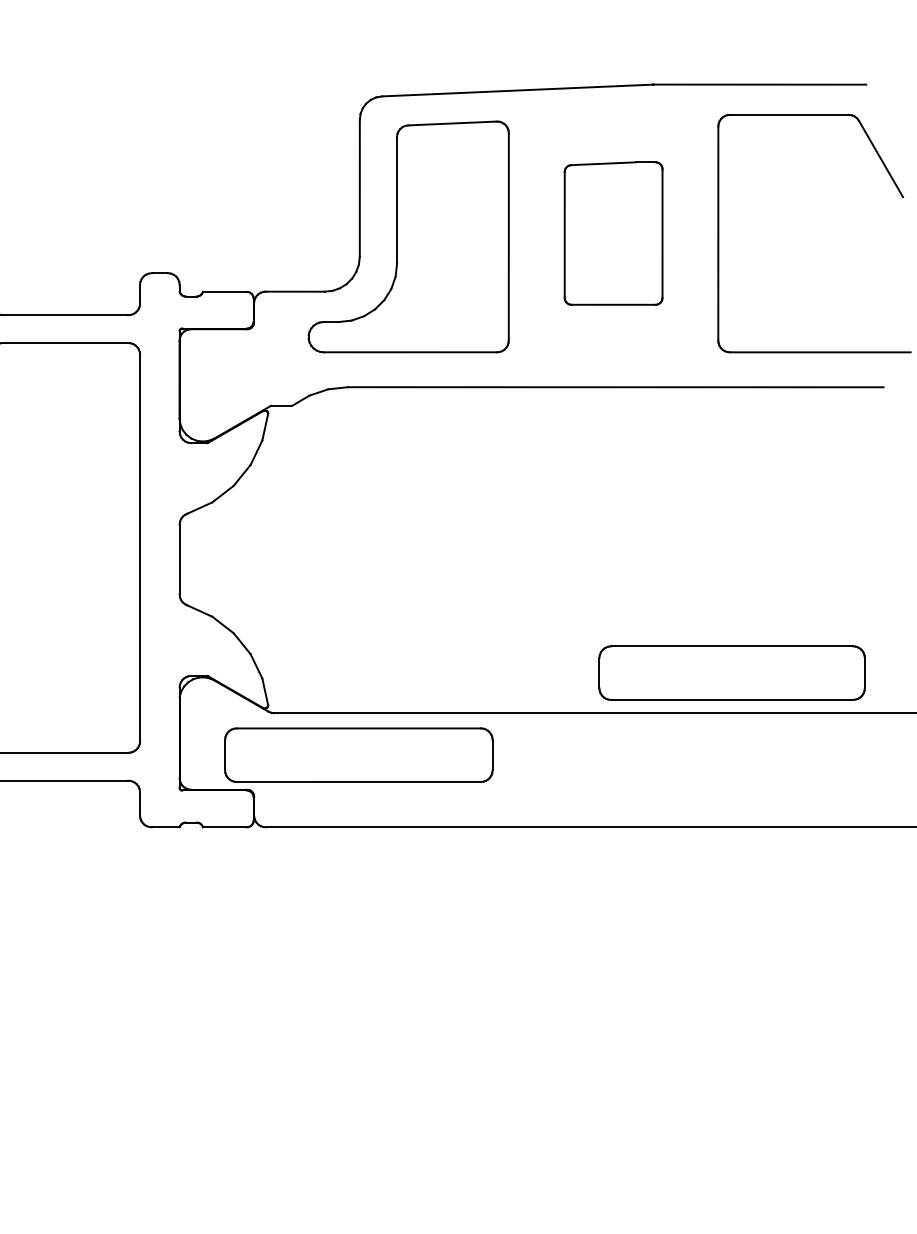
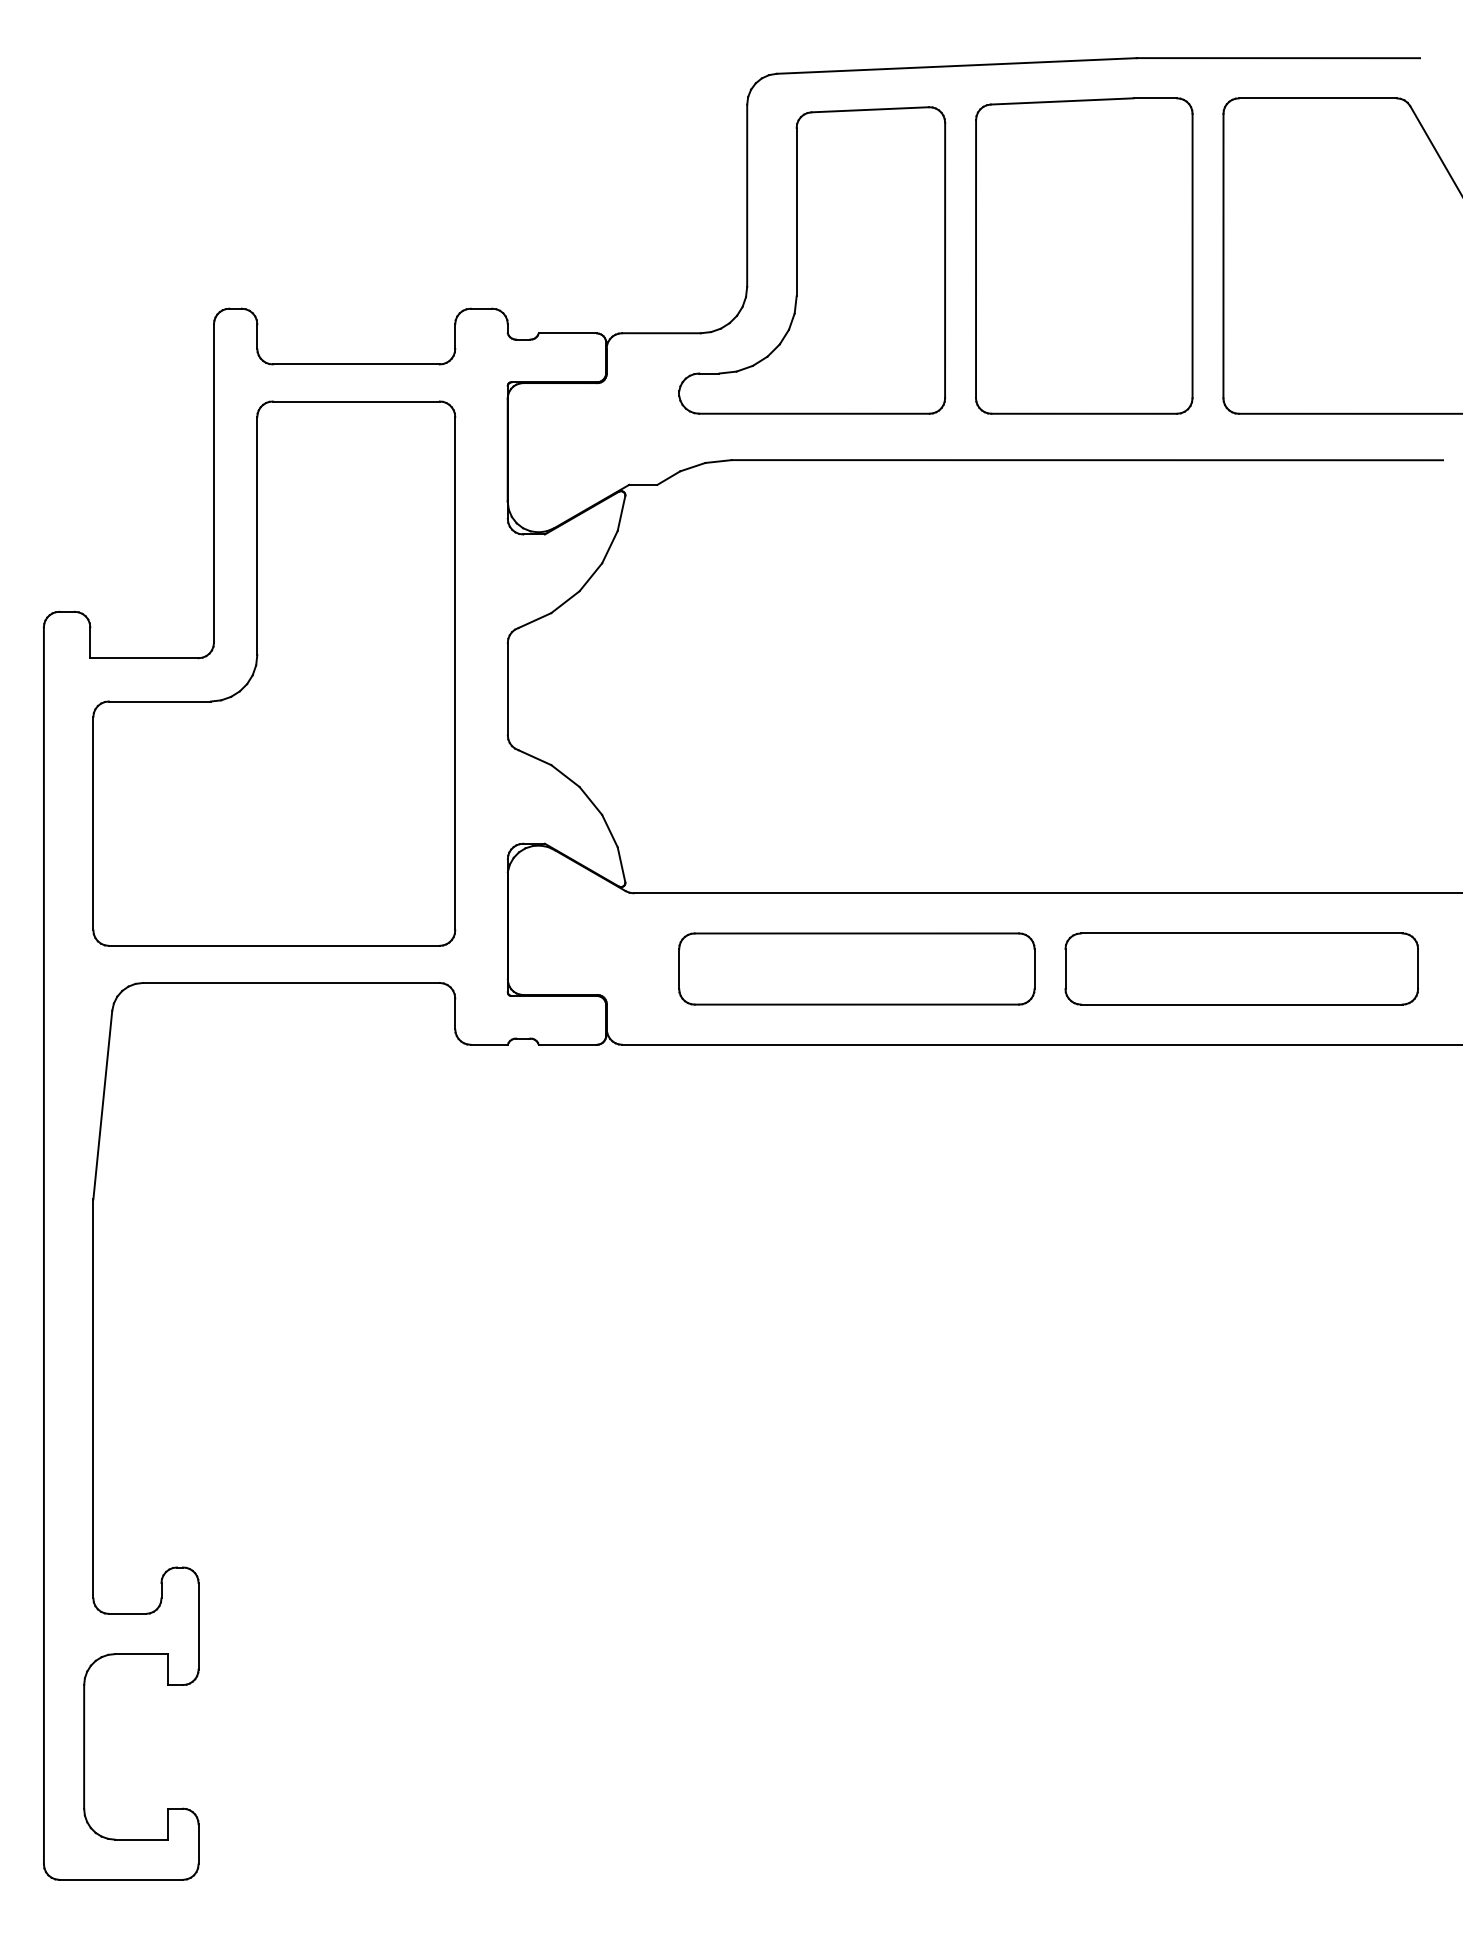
part: (613, 233) -> (1084, 255), size x1.67
part: (731, 672) -> (1241, 968), moved
part: (358, 754) -> (856, 968), moved

